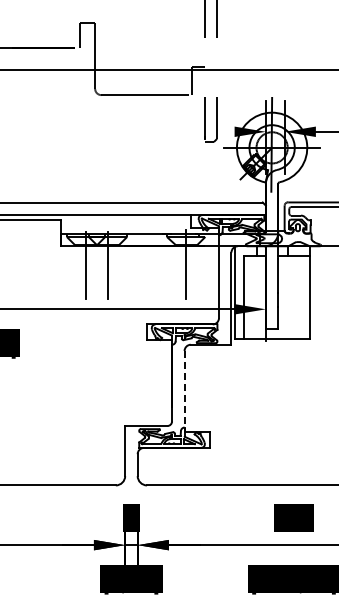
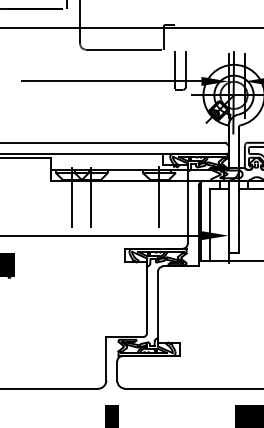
line: (131, 131) -> (111, 81), added
line: (184, 391) -> (157, 307), dashed -> solid

